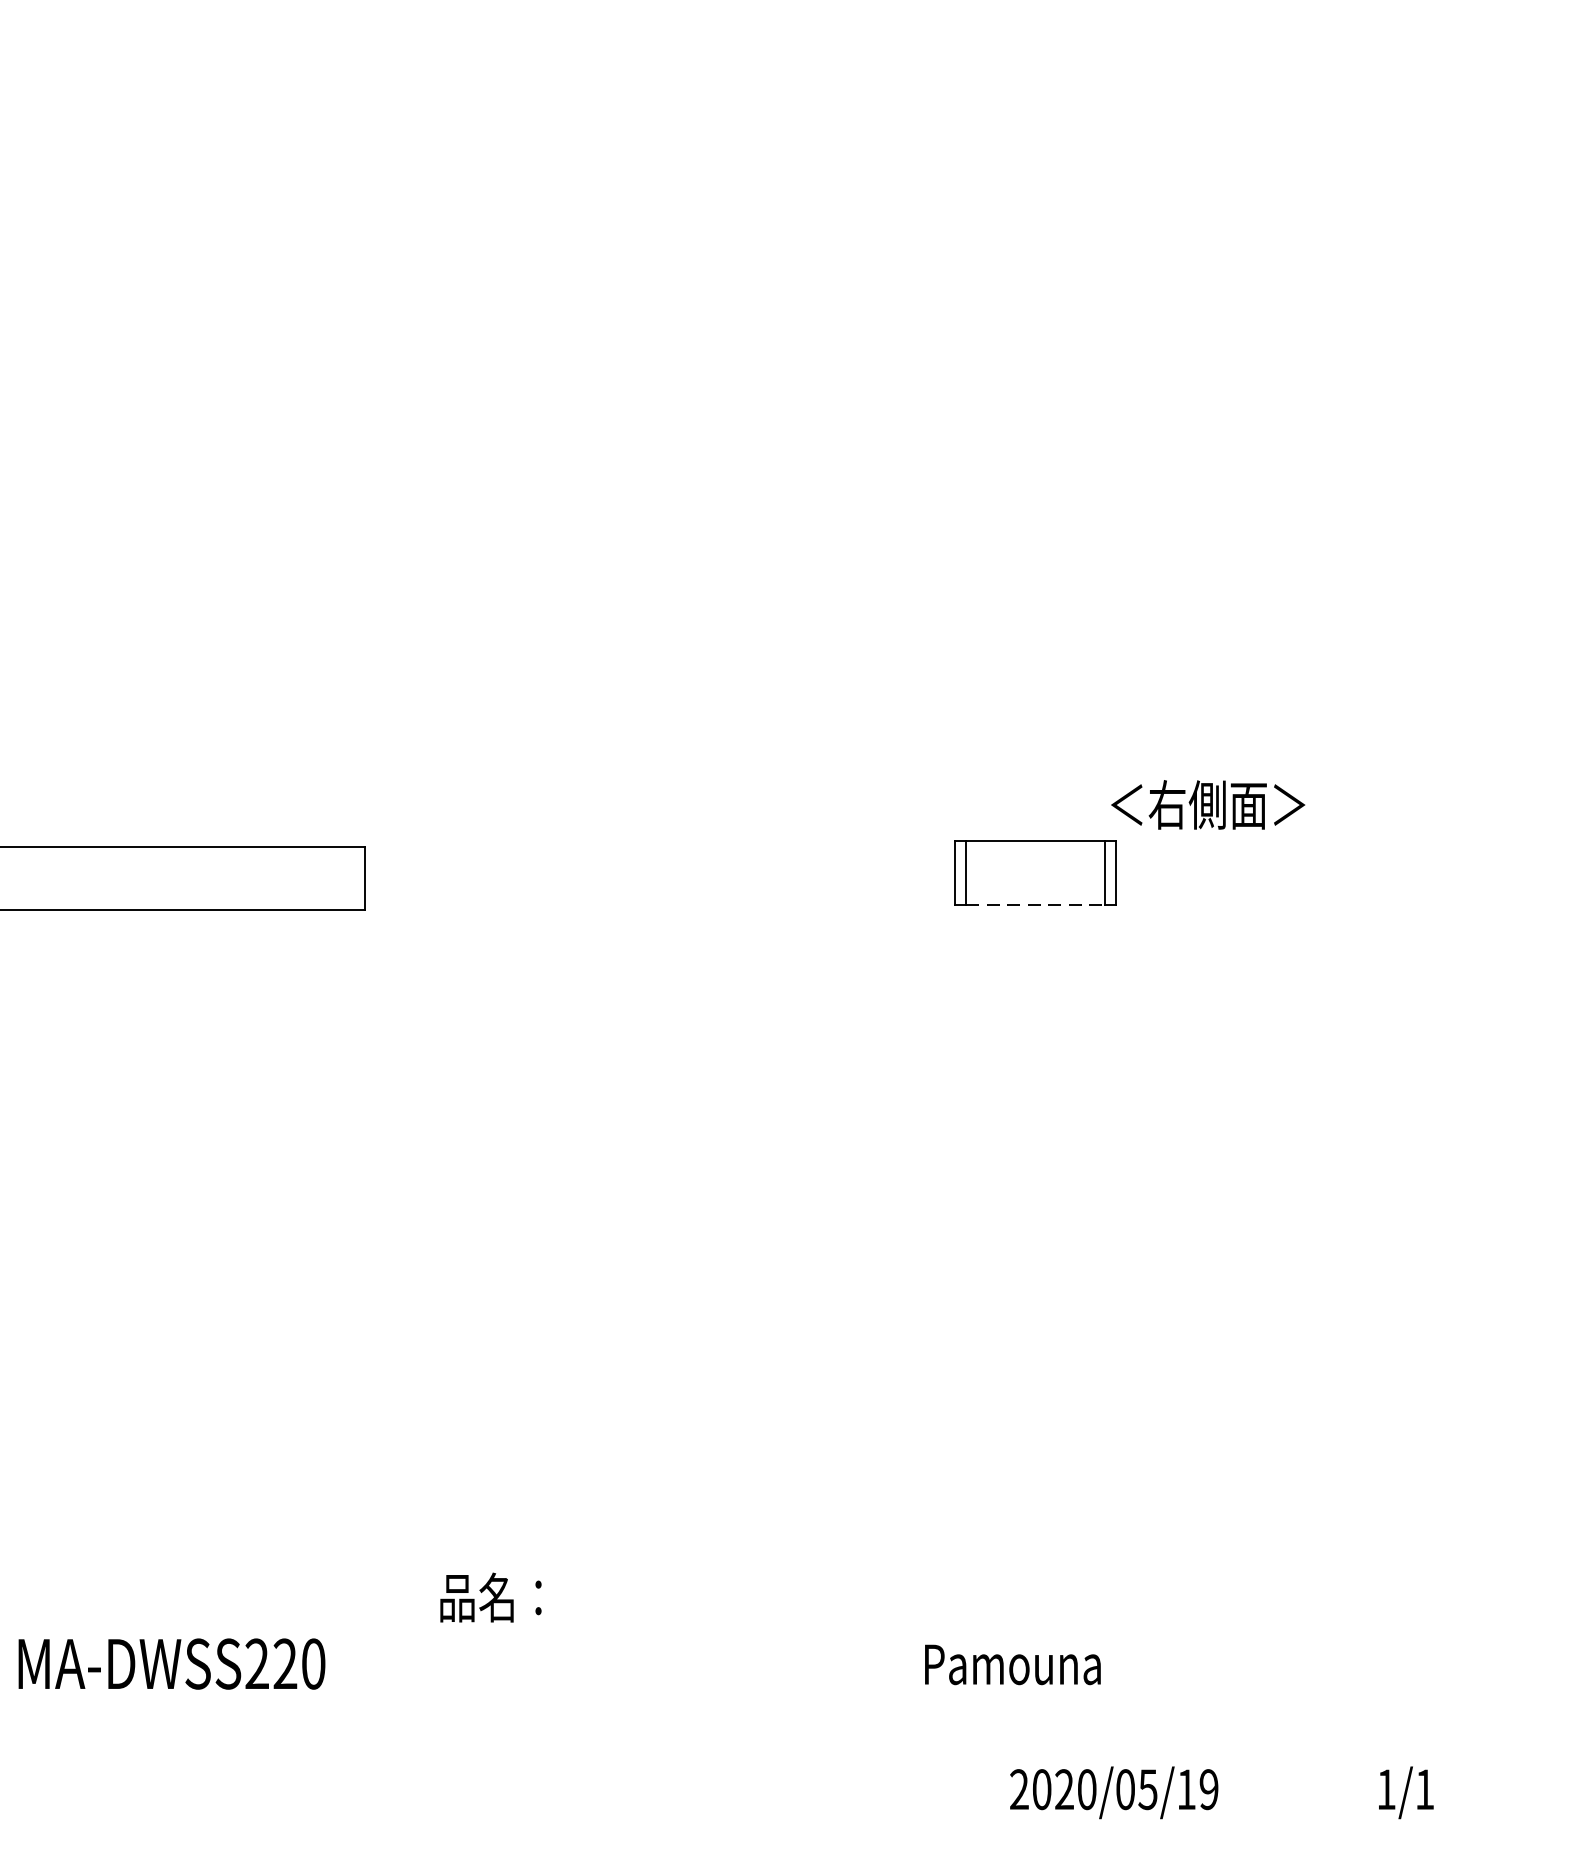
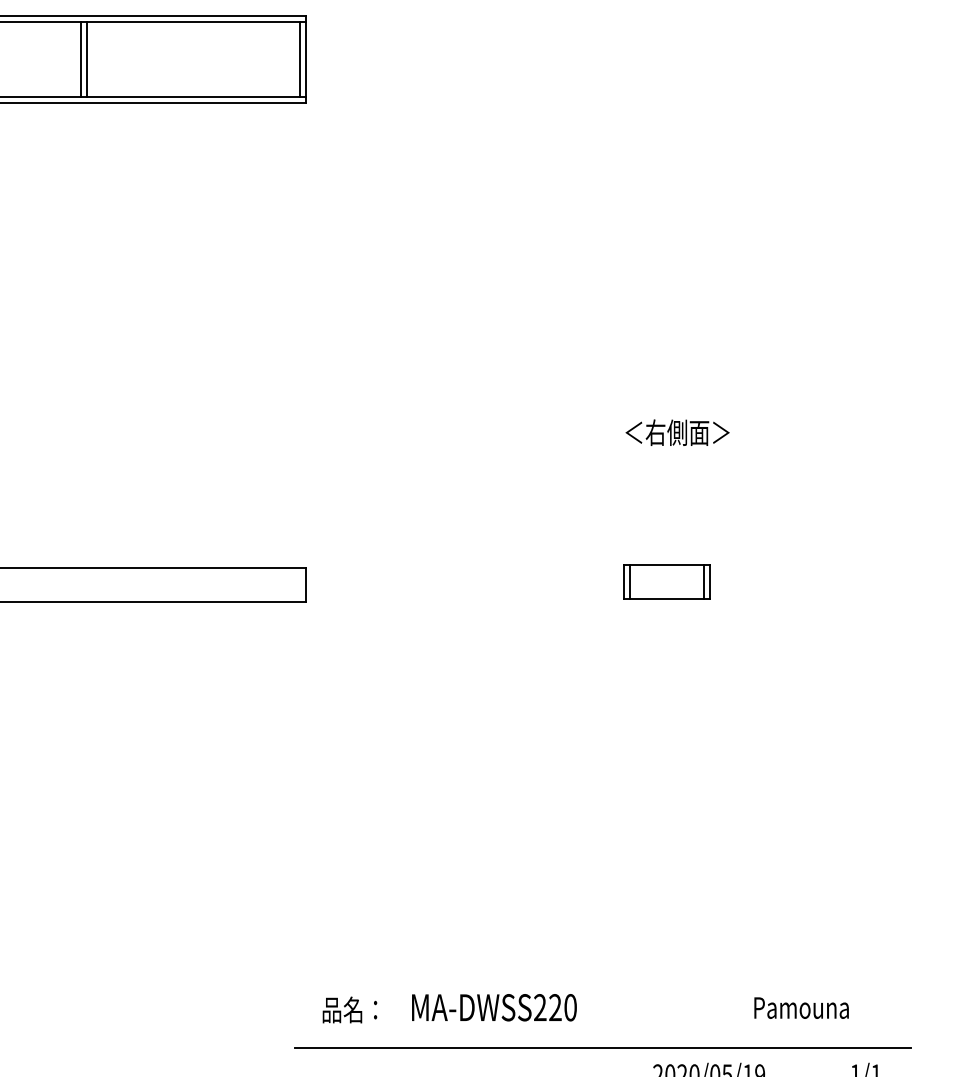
text: (1207, 804) -> (677, 432), moved
line: (1036, 904) -> (667, 599), dashed -> solid
text: (490, 1596) -> (349, 1009), moved
text: (172, 1663) -> (494, 1007), moved
text: (1012, 1663) -> (801, 1007), moved
line: (915, 1739) -> (602, 1048), added

